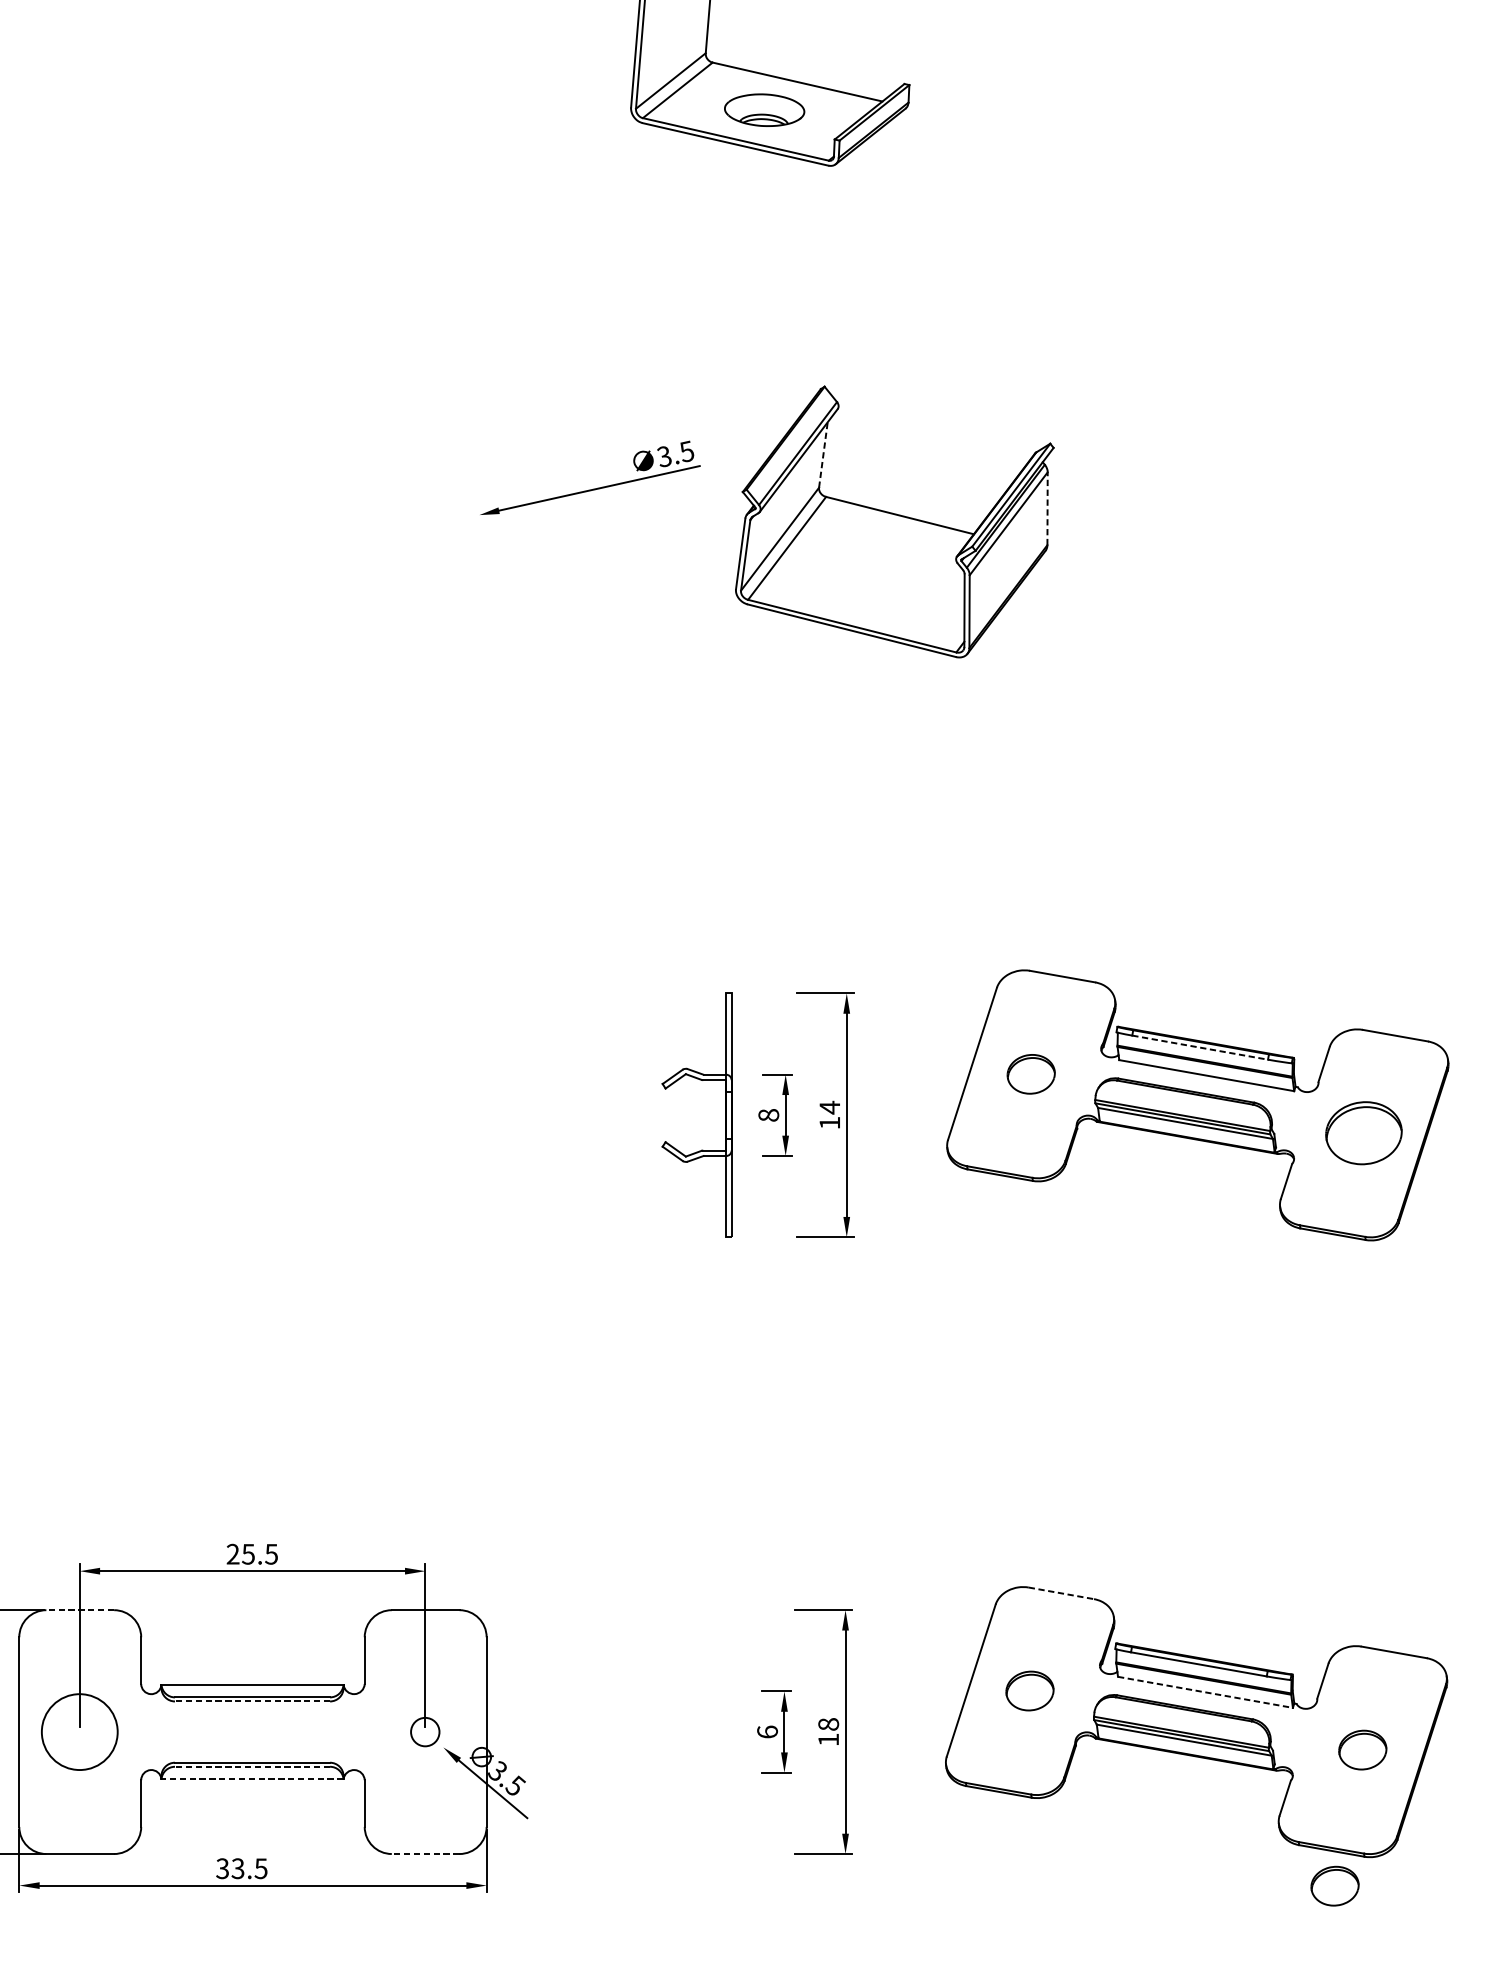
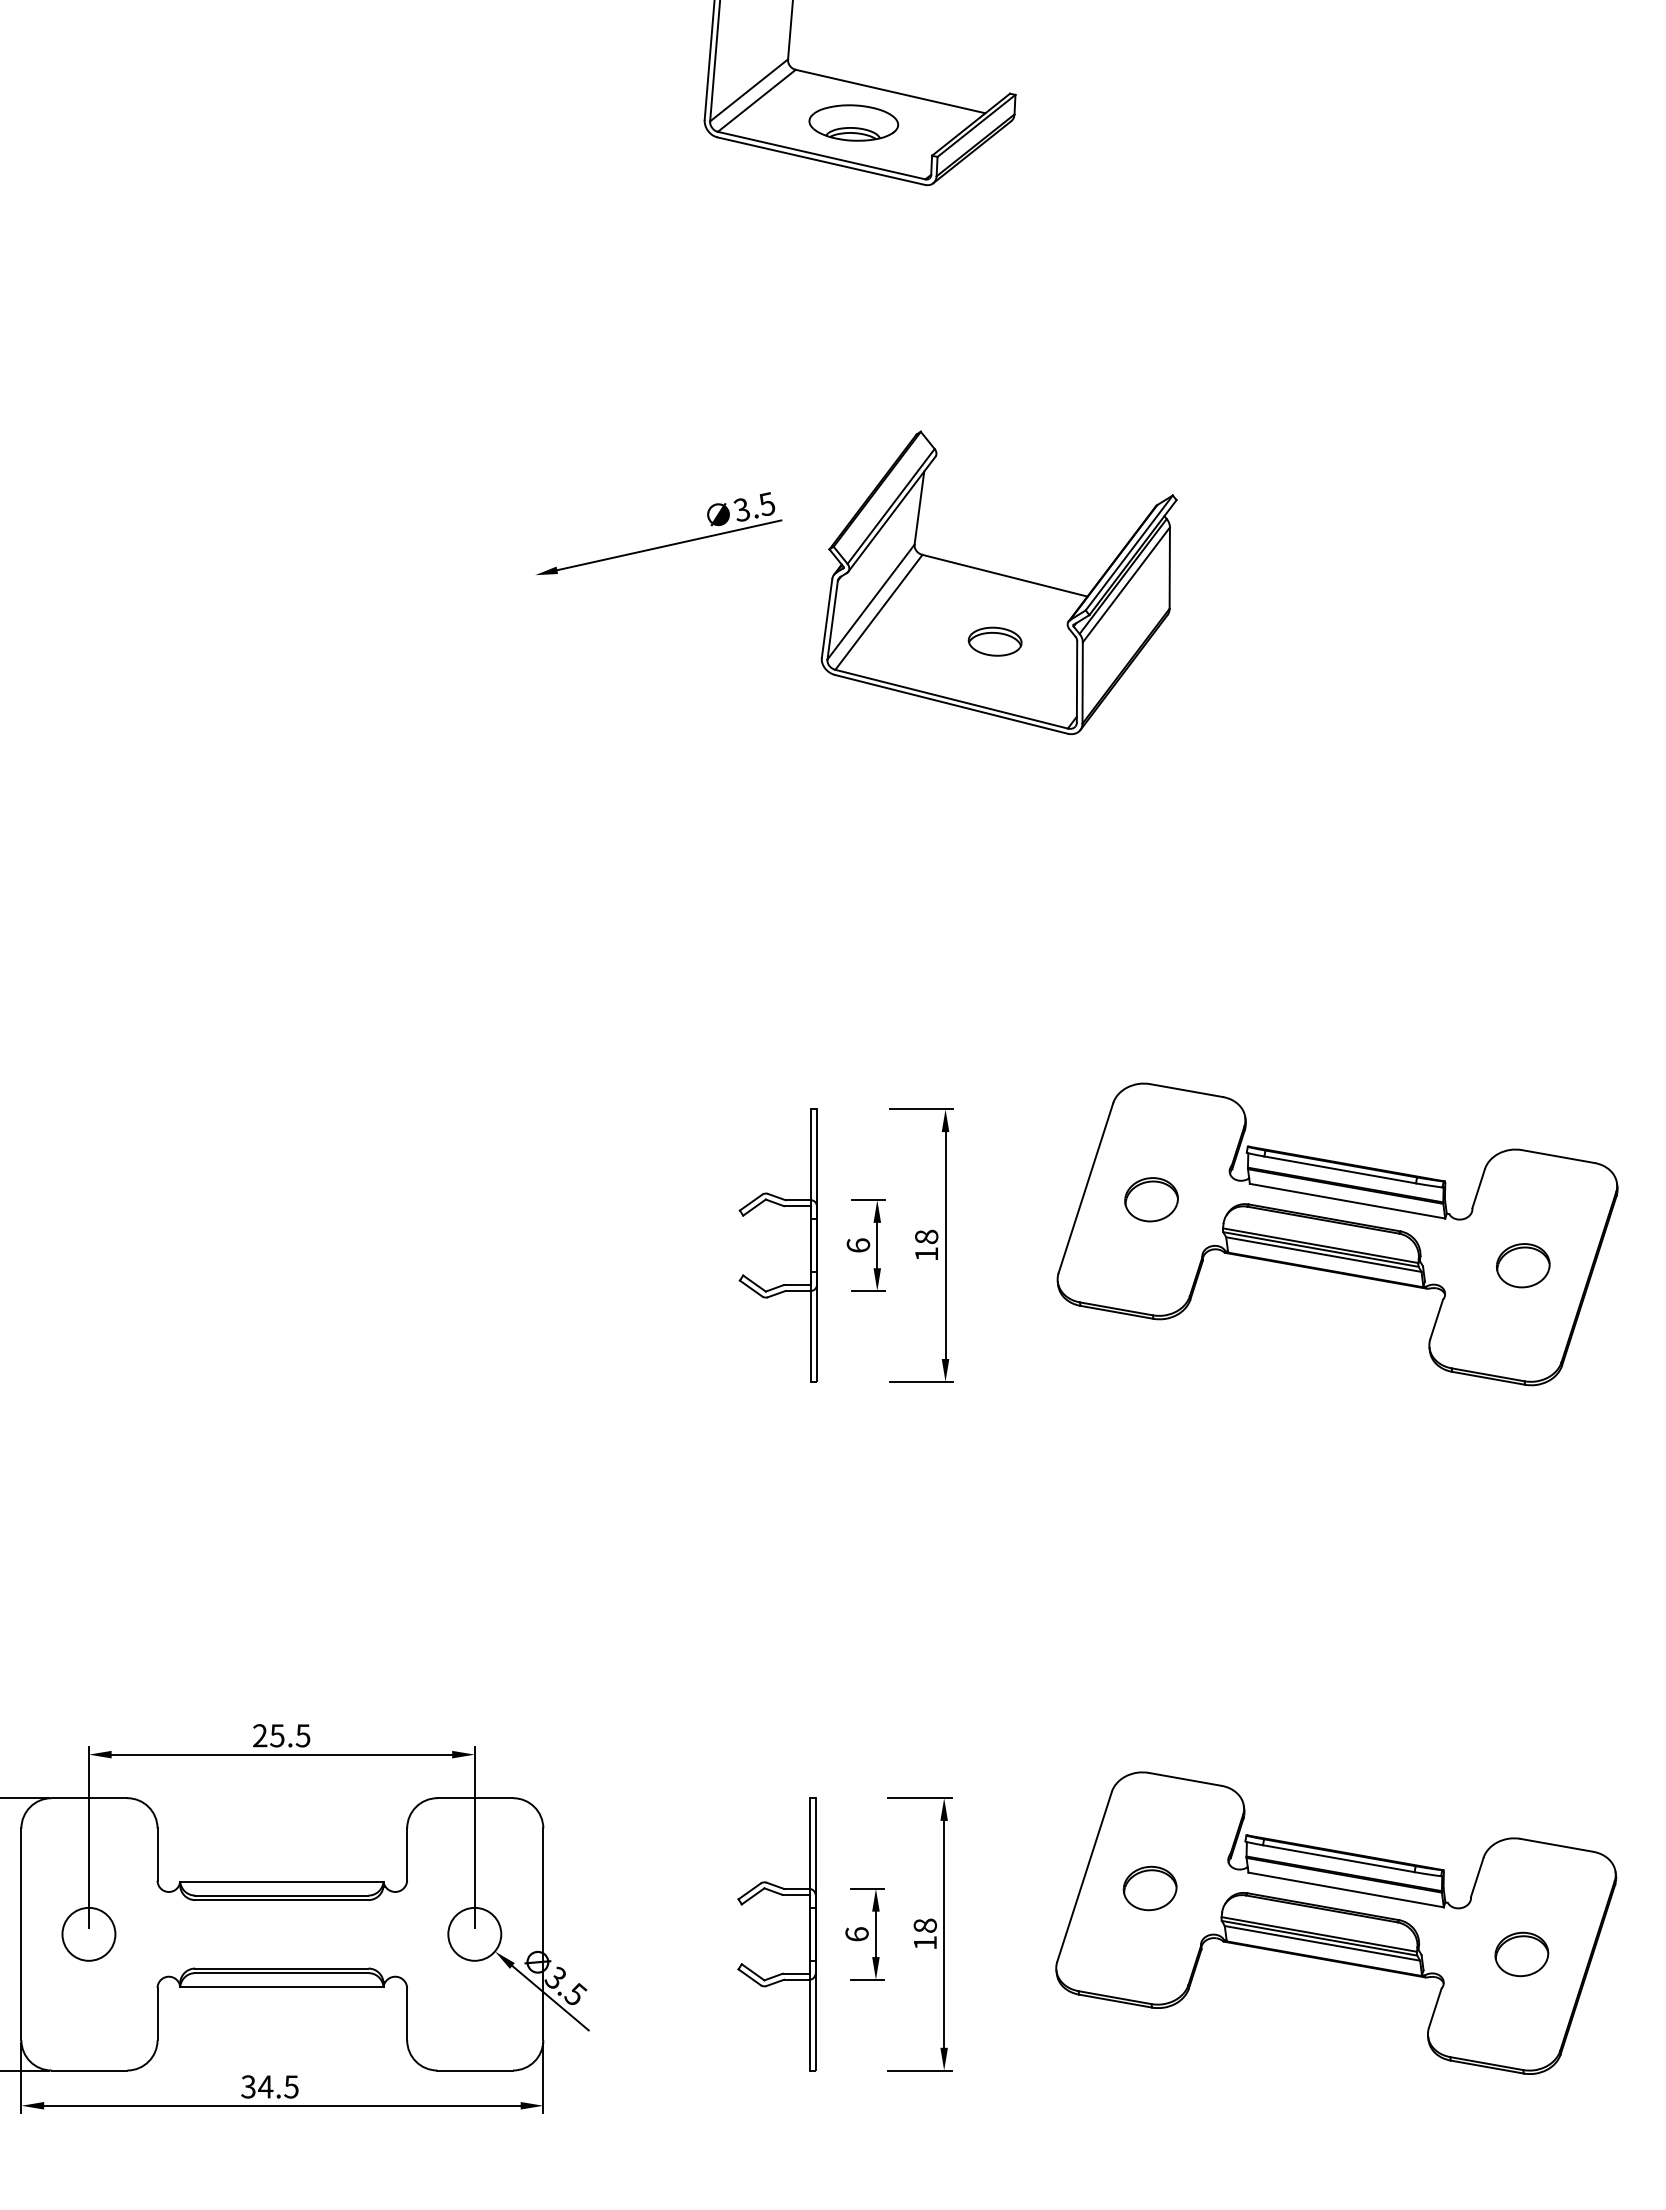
line: (823, 455) -> (919, 508), dashed -> solid
line: (1047, 509) -> (1169, 568), dashed -> solid
part: (890, 574) -> (994, 641), added
line: (1200, 1047) -> (1340, 1169), dashed -> solid
text: (829, 1107) -> (926, 1236), 14 -> 18
text: (768, 1115) -> (858, 1245), 8 -> 6
part: (1364, 1133) -> (1523, 1265), size x0.62
line: (1061, 1593) -> (1185, 1779), dashed -> solid
line: (80, 1610) -> (89, 1798), dashed -> solid
line: (1205, 1692) -> (1346, 1890), dashed -> solid
line: (252, 1701) -> (281, 1900), dashed -> solid
circle: (79, 1731) -> (88, 1933), size x0.62
circle: (424, 1731) -> (474, 1933), size x1.67
part: (724, 1732) -> (809, 1934), added
line: (252, 1767) -> (281, 1973), dashed -> solid
line: (252, 1778) -> (281, 1986), dashed -> solid
line: (425, 1854) -> (475, 2070), dashed -> solid
text: (237, 1868) -> (265, 2086), 33.5 -> 34.5
part: (1334, 1886) -> (1490, 2106), removed

